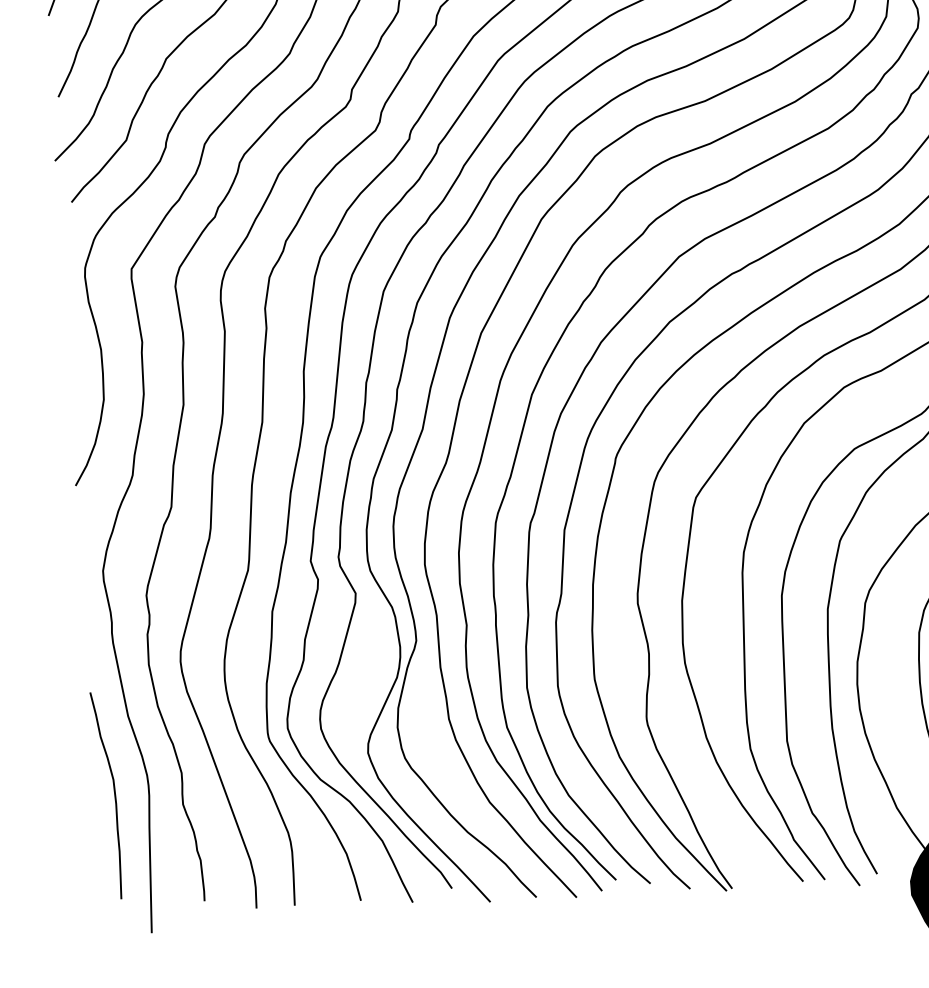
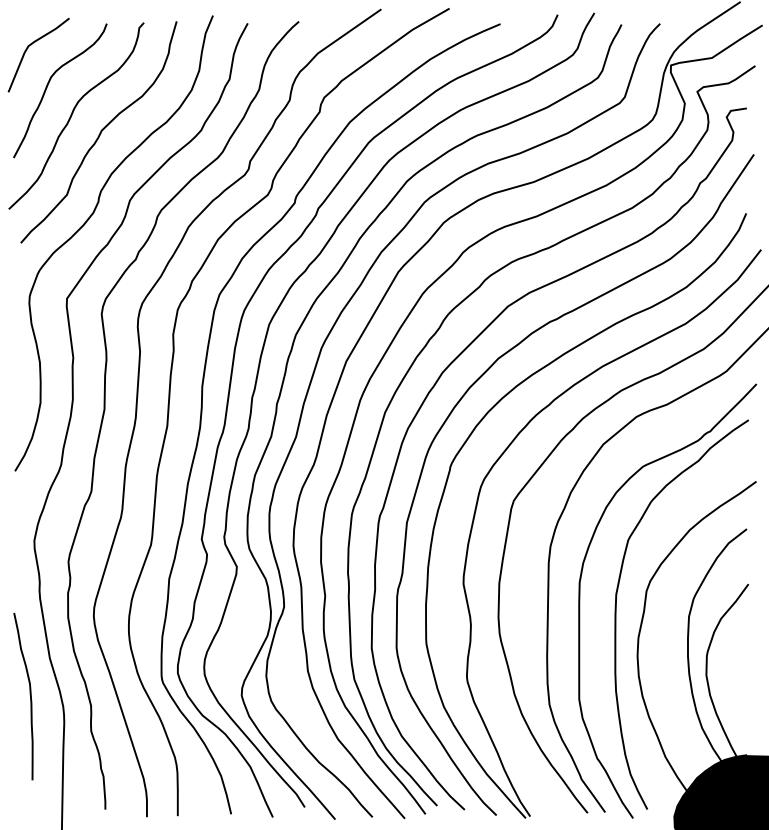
curve: (113, 792) -> (29, 694), moved

